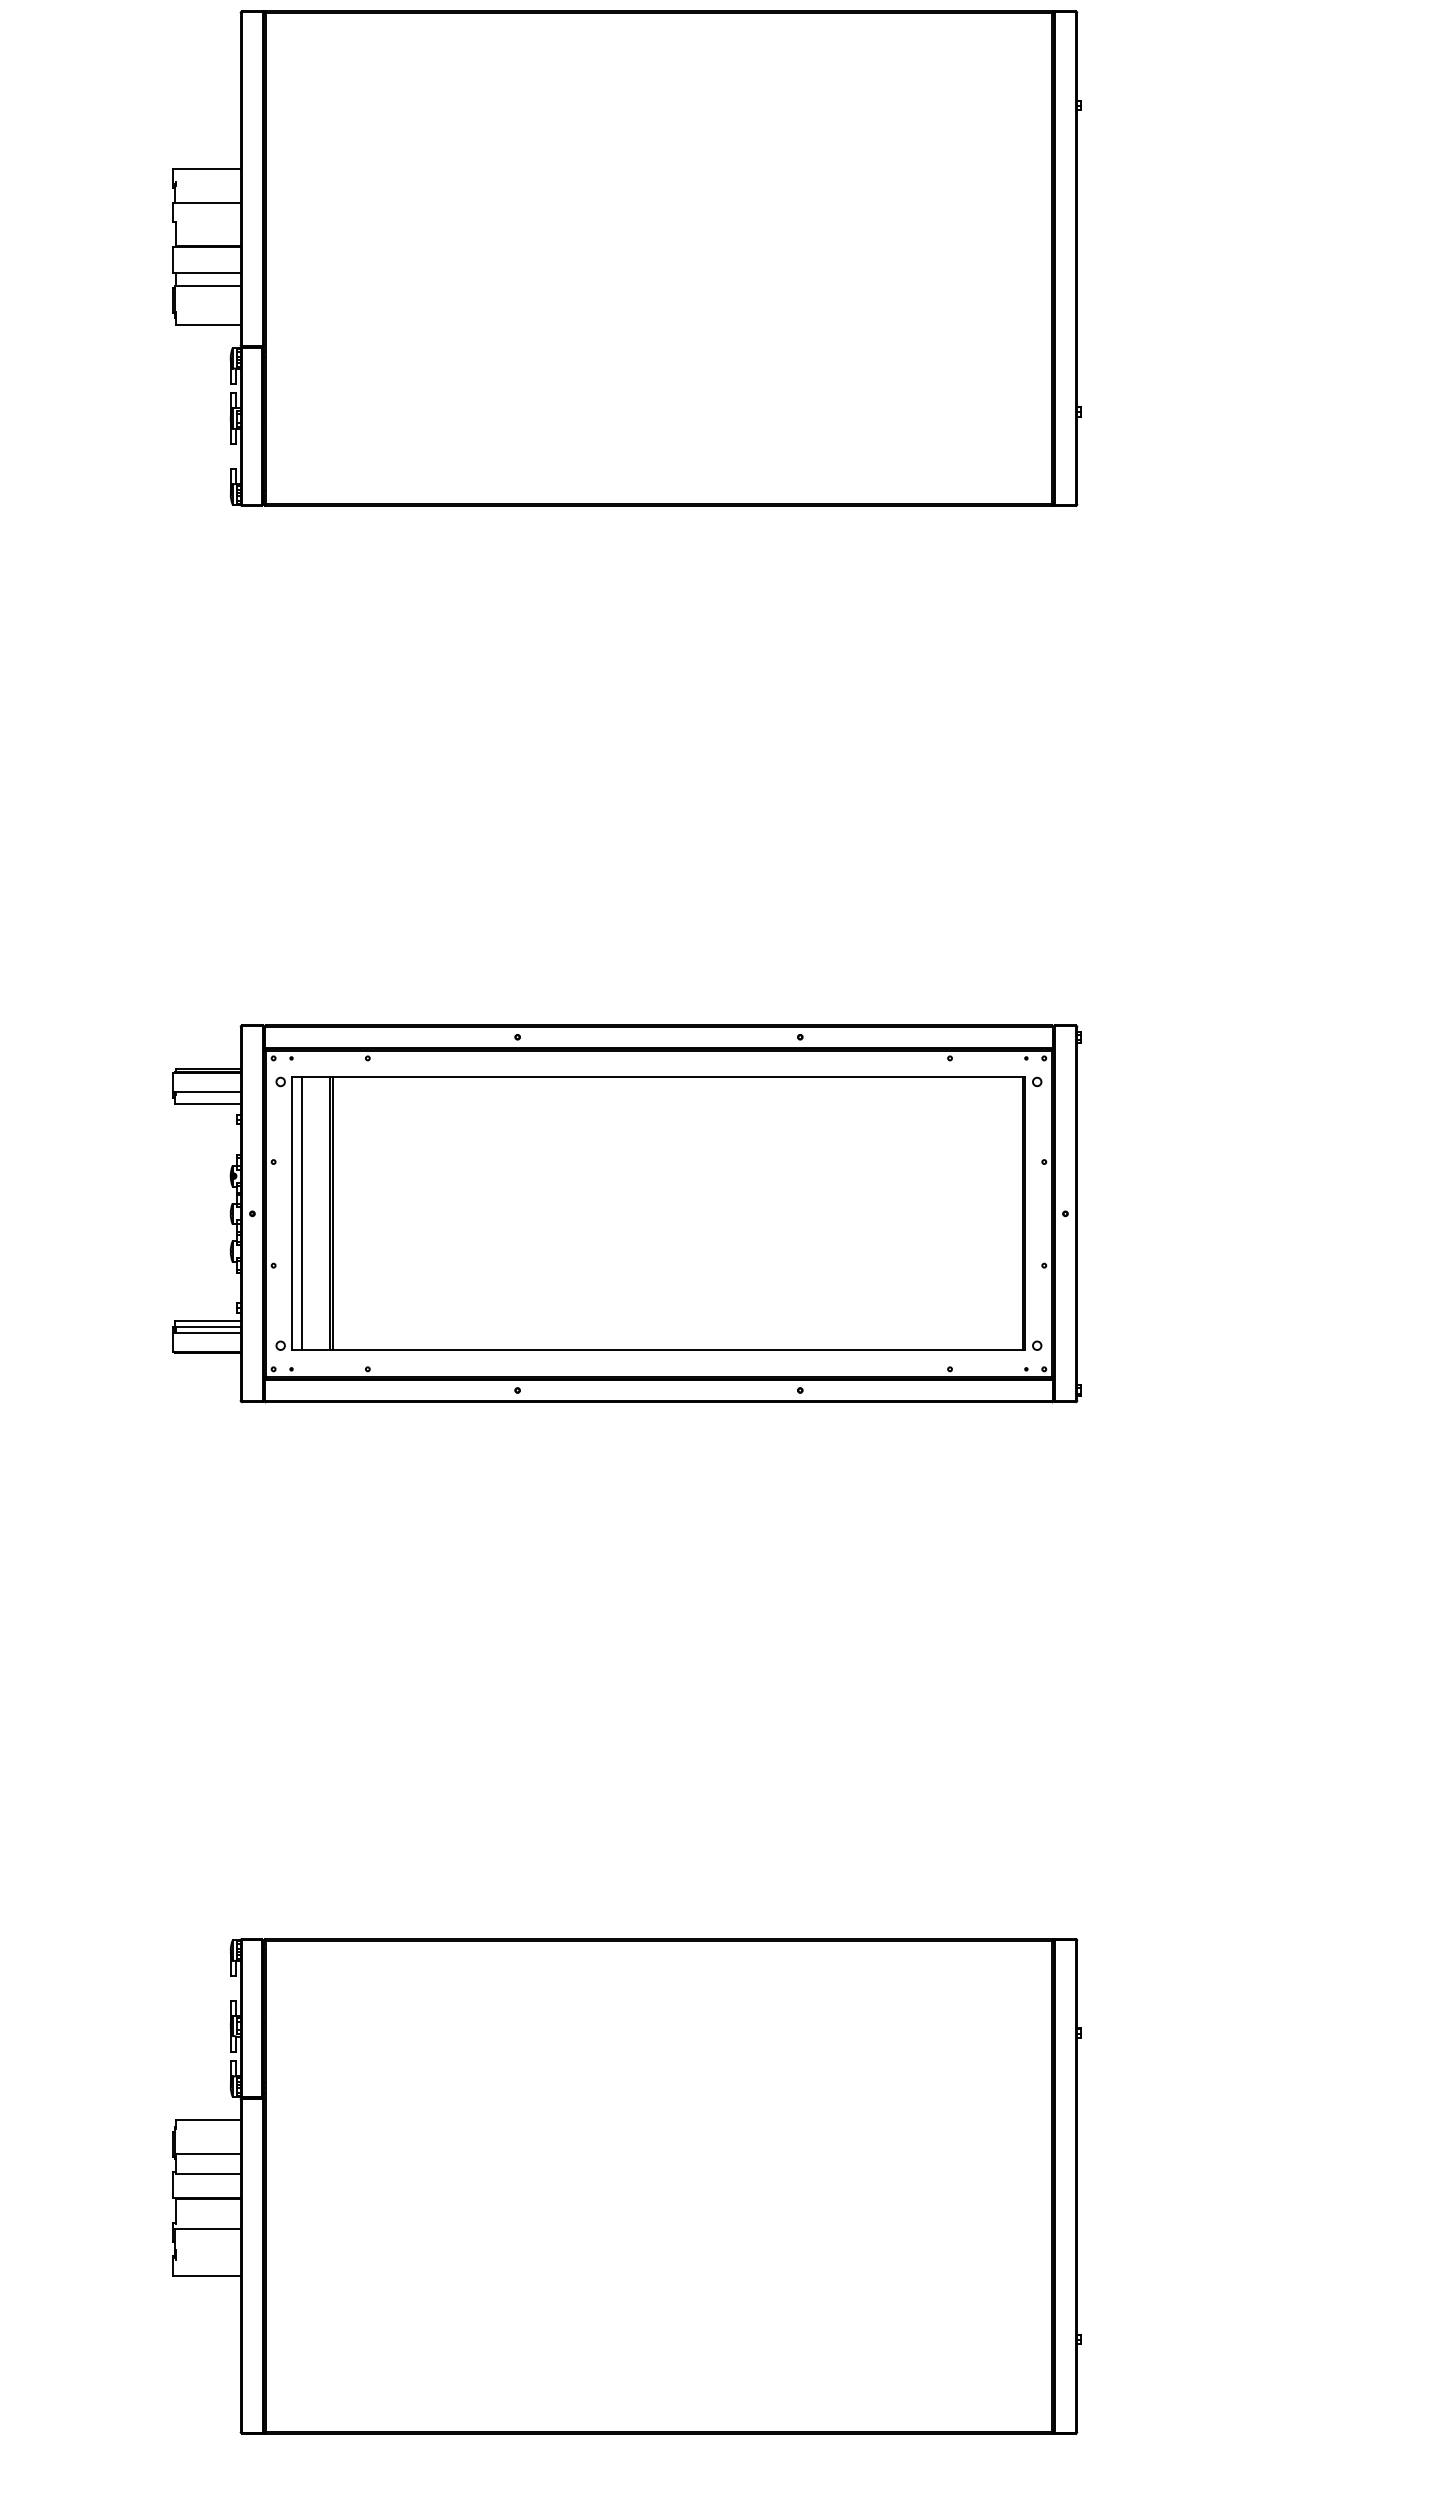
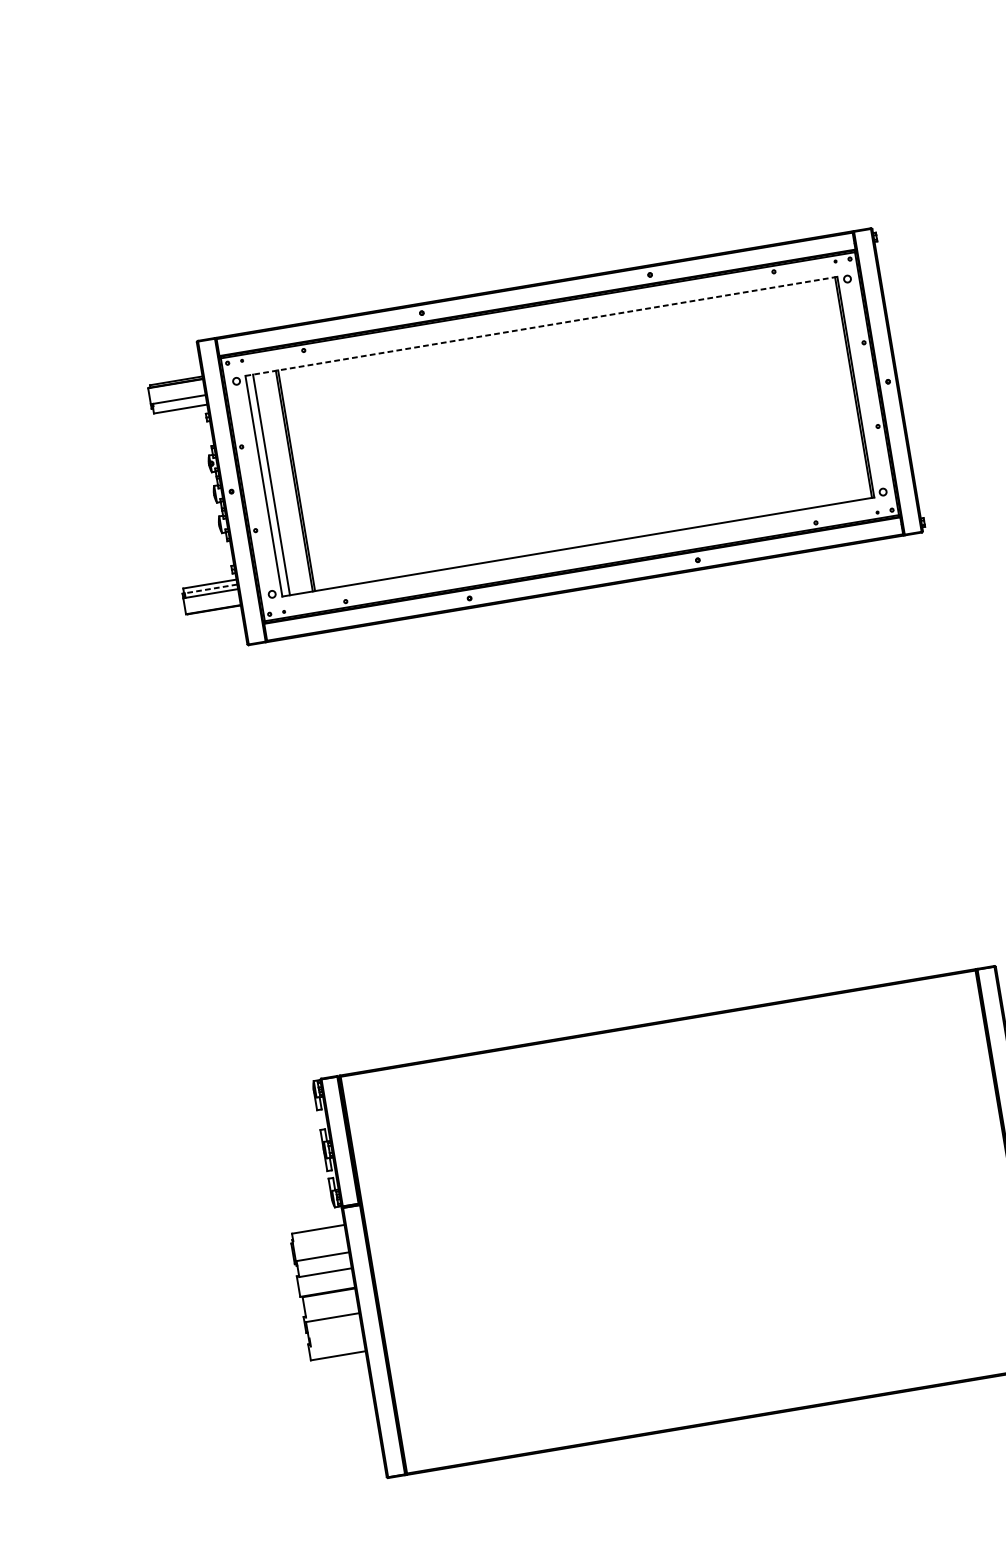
line: (658, 1077) -> (541, 326), solid -> dashed
line: (208, 1326) -> (211, 588), solid -> dashed

